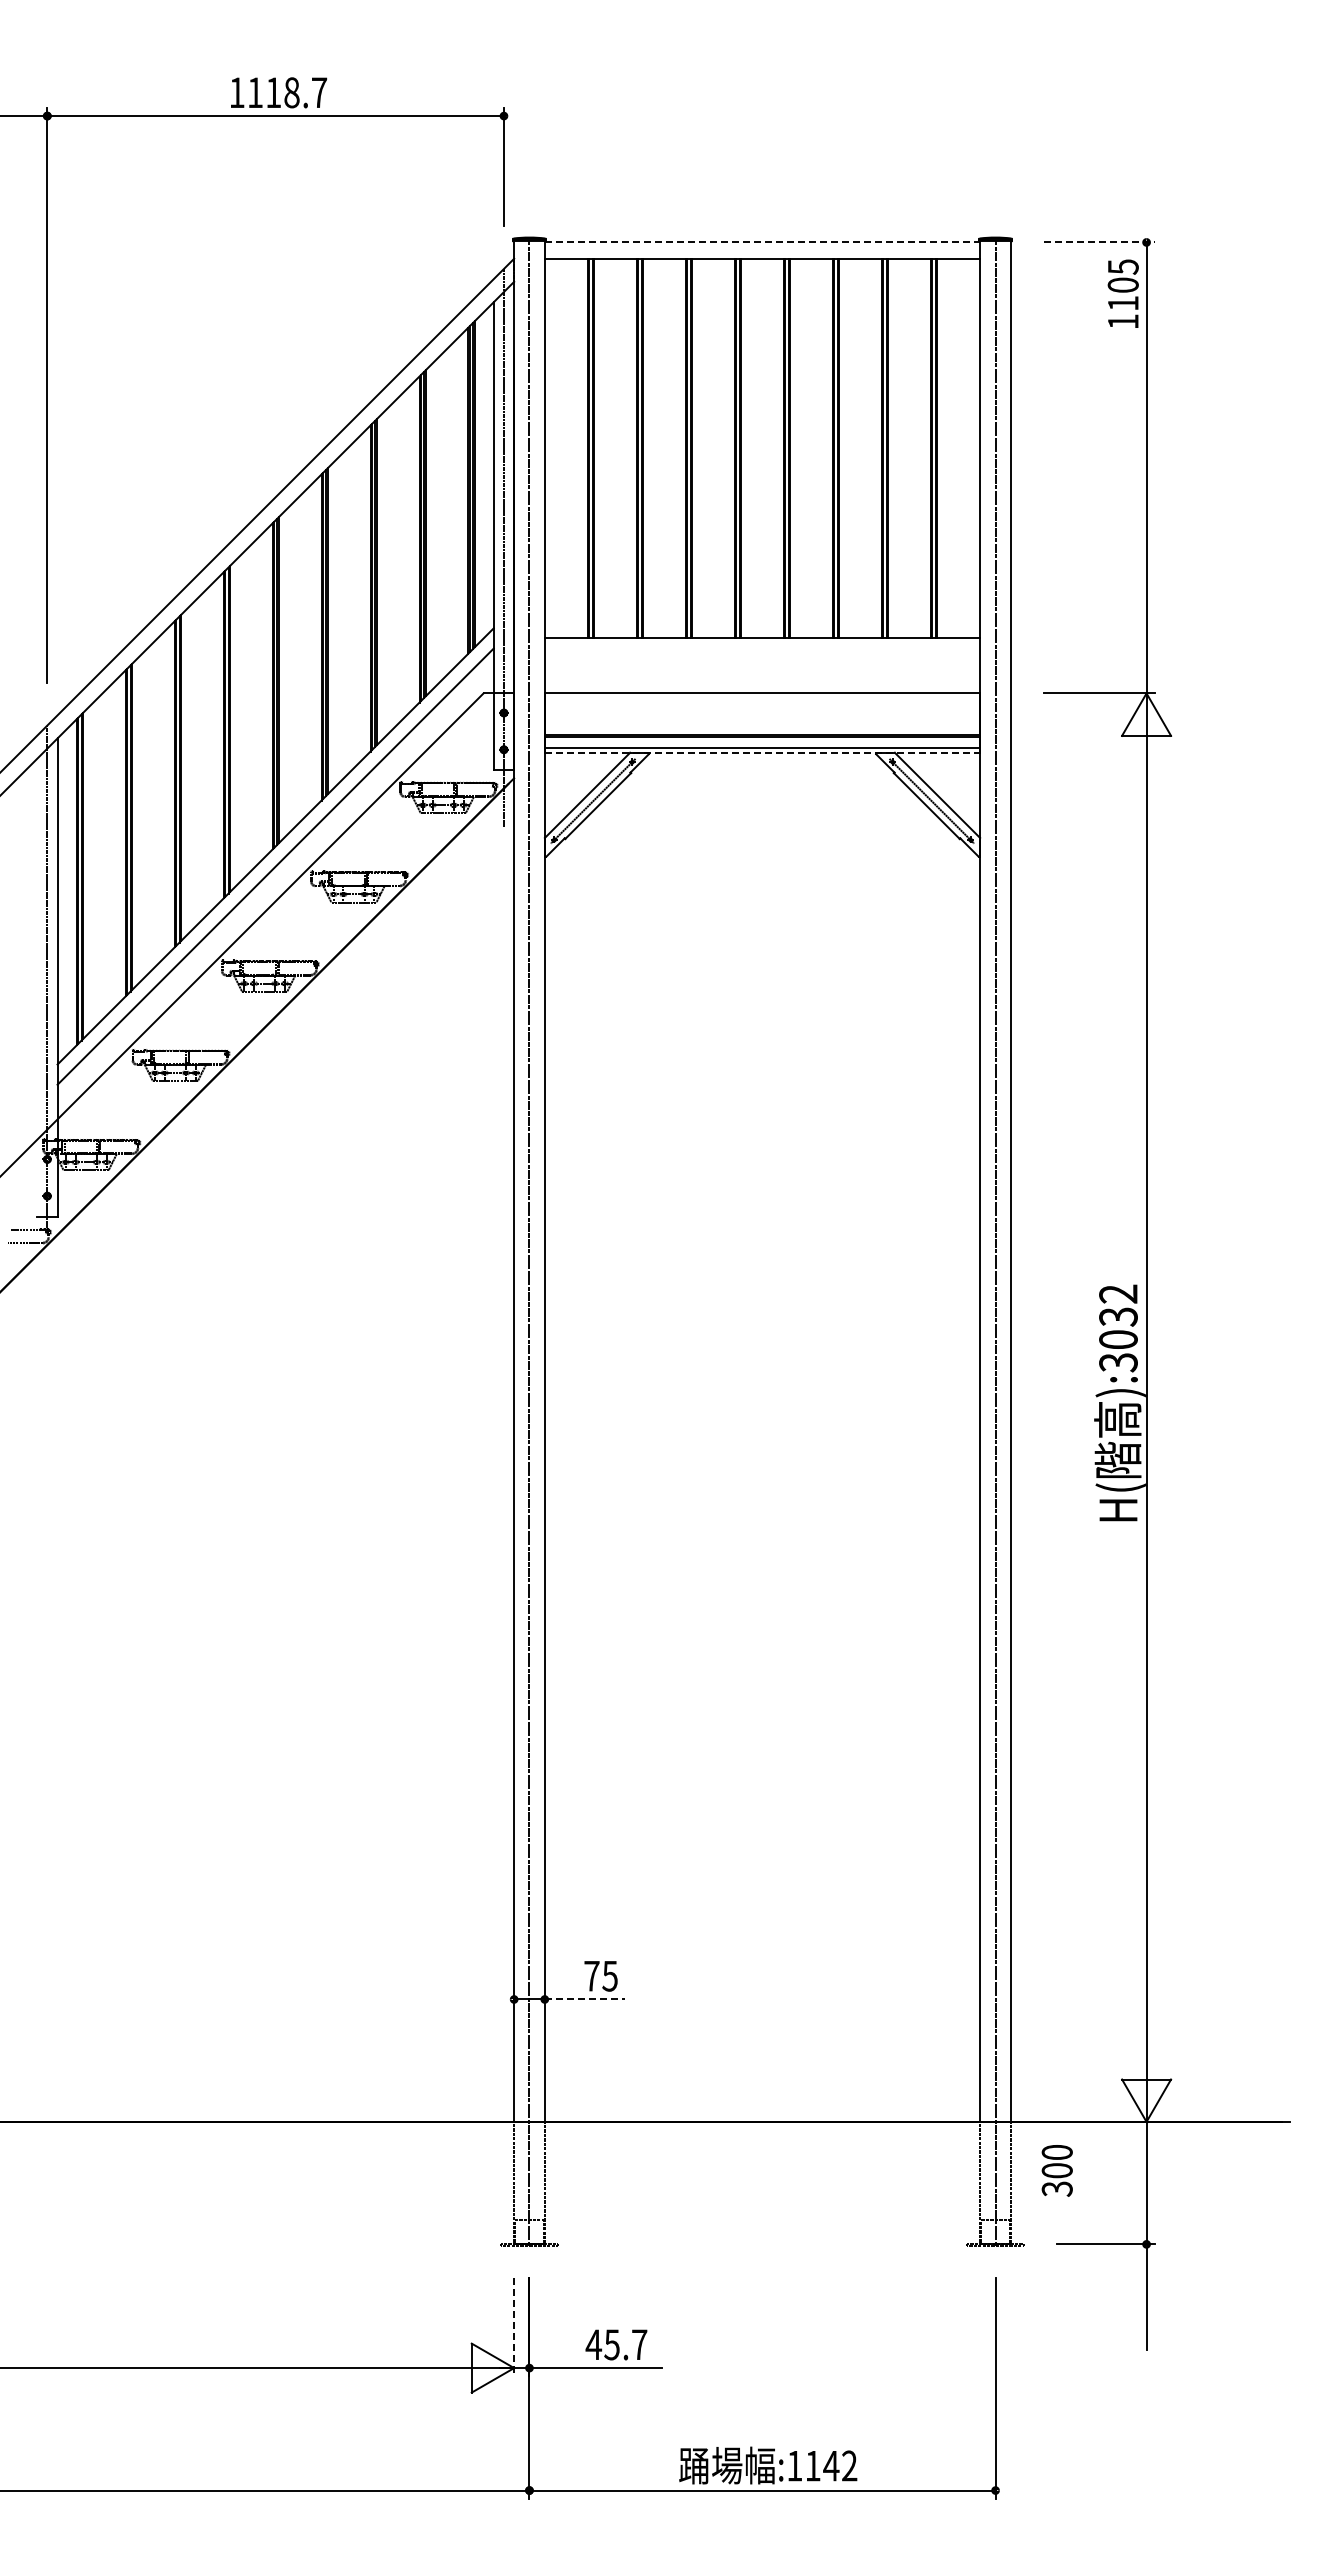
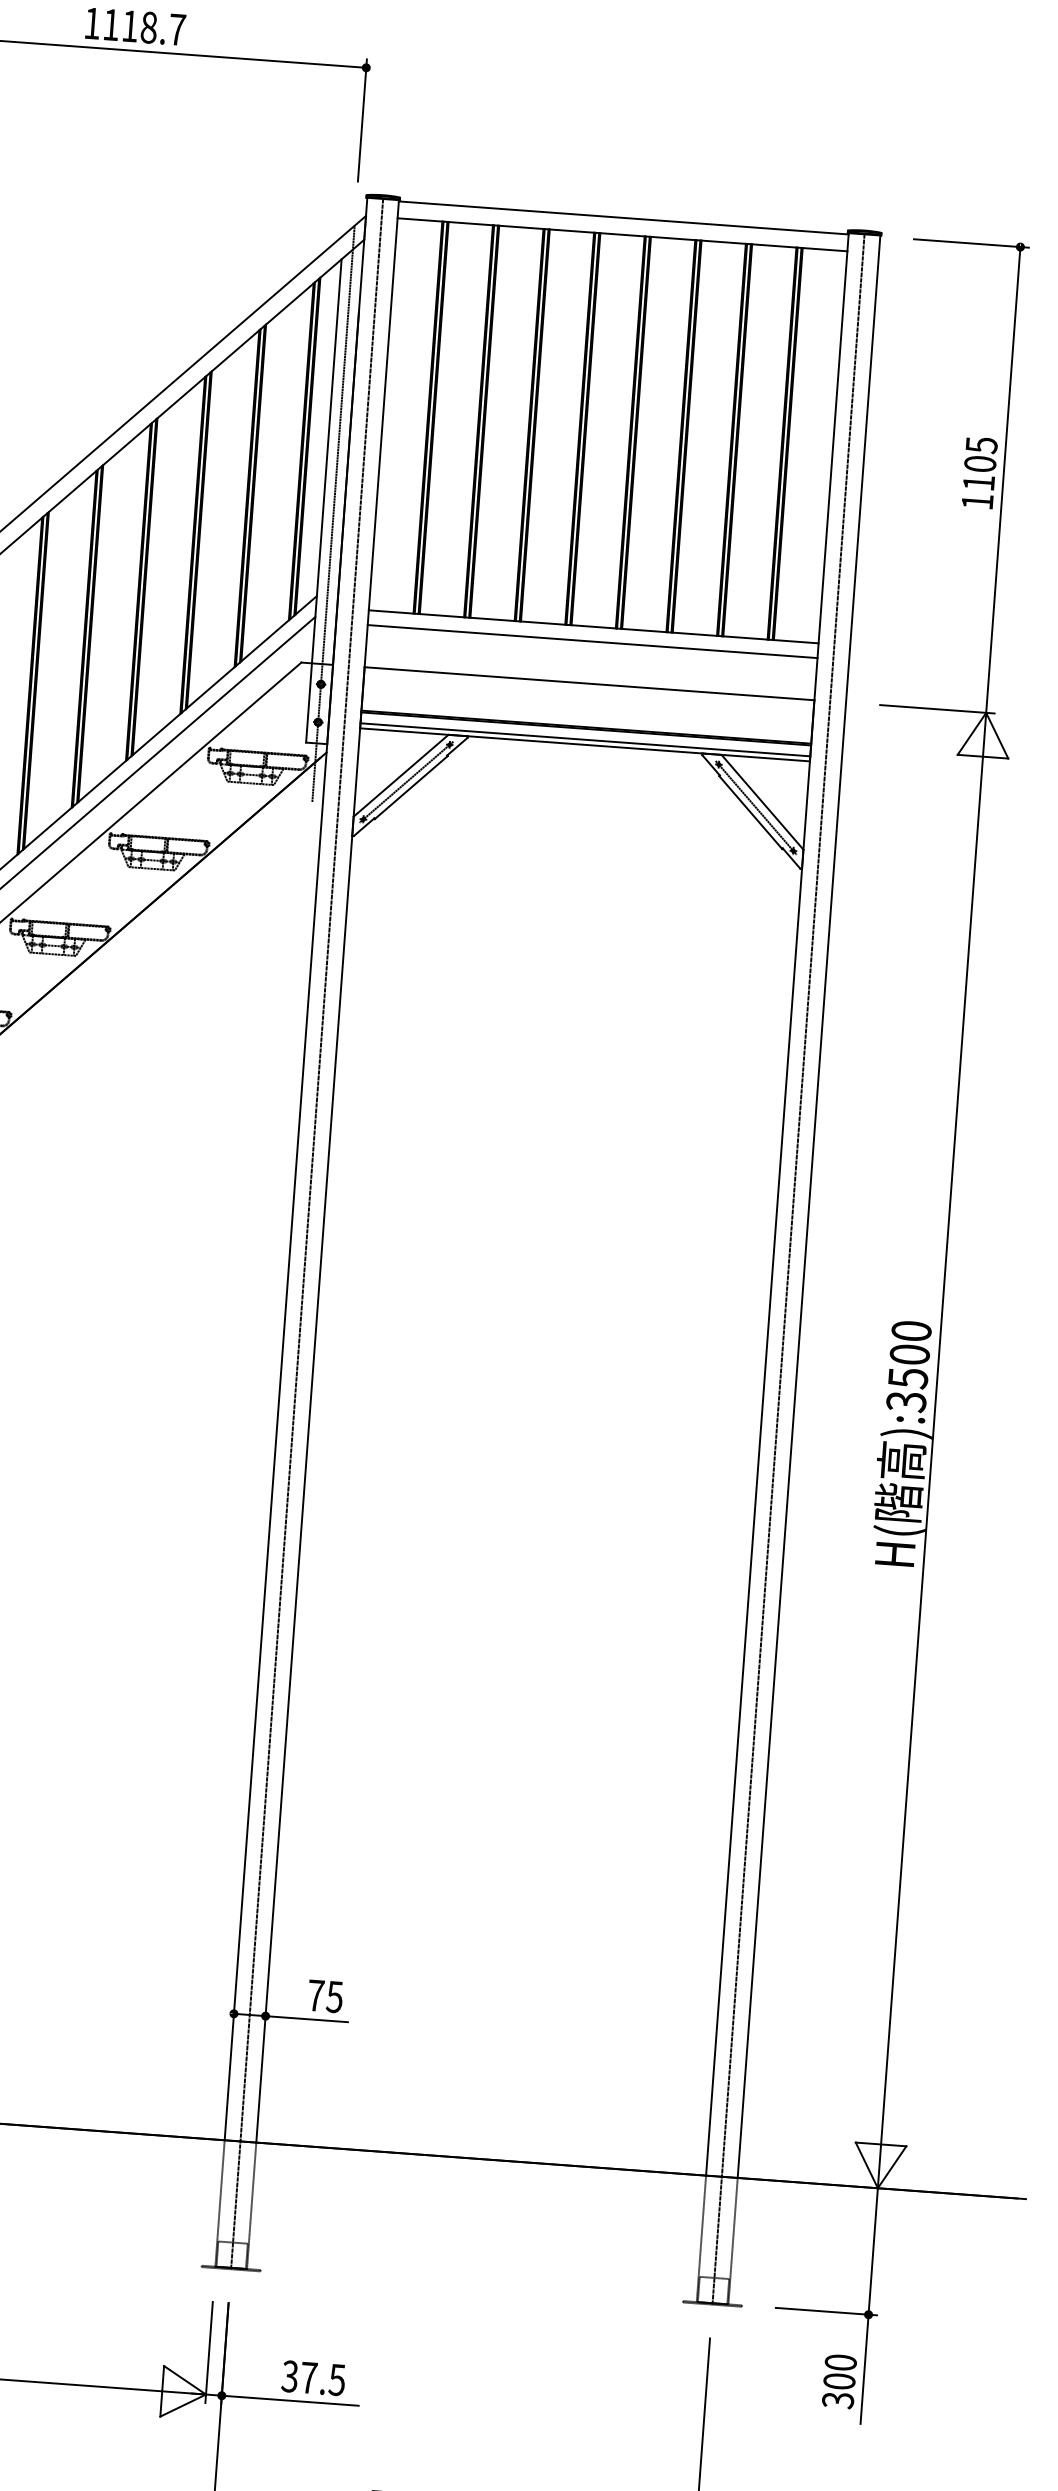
line: (762, 242) -> (623, 218), dashed -> solid
line: (1099, 242) -> (971, 243), dashed -> solid
text: (1122, 293) -> (978, 472), moved
line: (762, 652) -> (592, 641), added
line: (762, 752) -> (585, 744), dashed -> solid
text: (1118, 1316) -> (909, 1354), ):3032 -> ):3500
line: (584, 1999) -> (306, 2019), dashed -> solid
text: (1056, 2170) -> (838, 2381), moved
line: (514, 2327) -> (209, 2352), dashed -> solid
text: (616, 2344) -> (313, 2377), 45.7 -> 37.5

